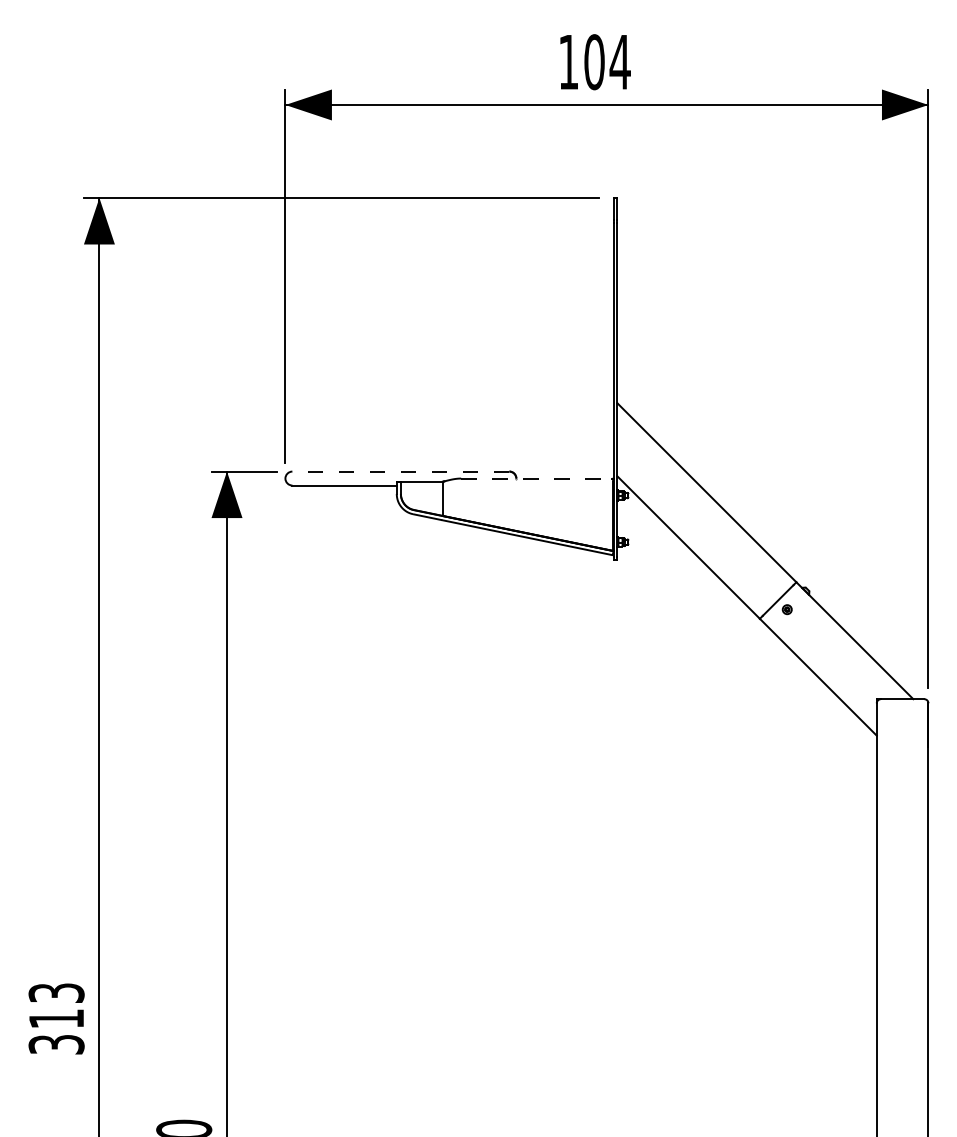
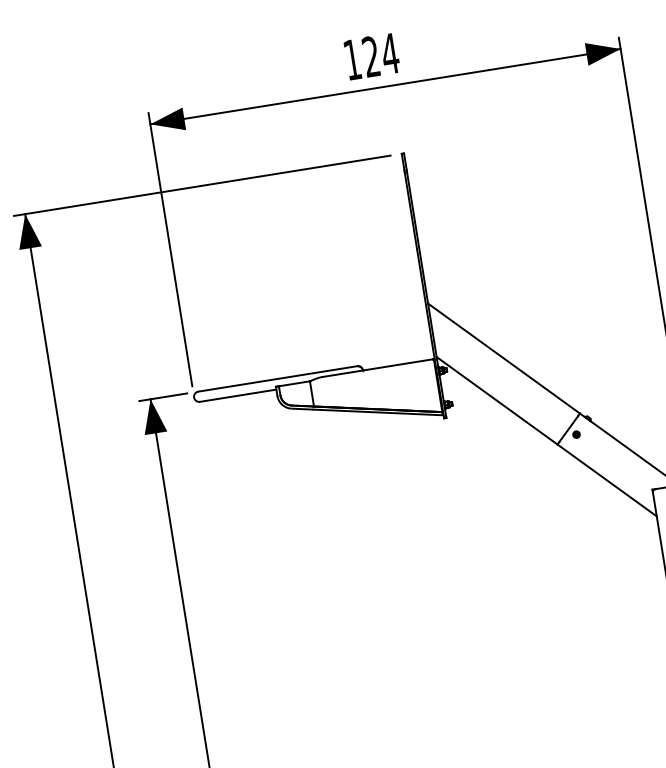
text: (594, 62) -> (371, 57), 104 -> 124
line: (400, 471) -> (277, 378), dashed -> solid
line: (537, 478) -> (378, 367), dashed -> solid

